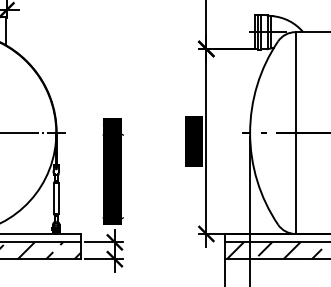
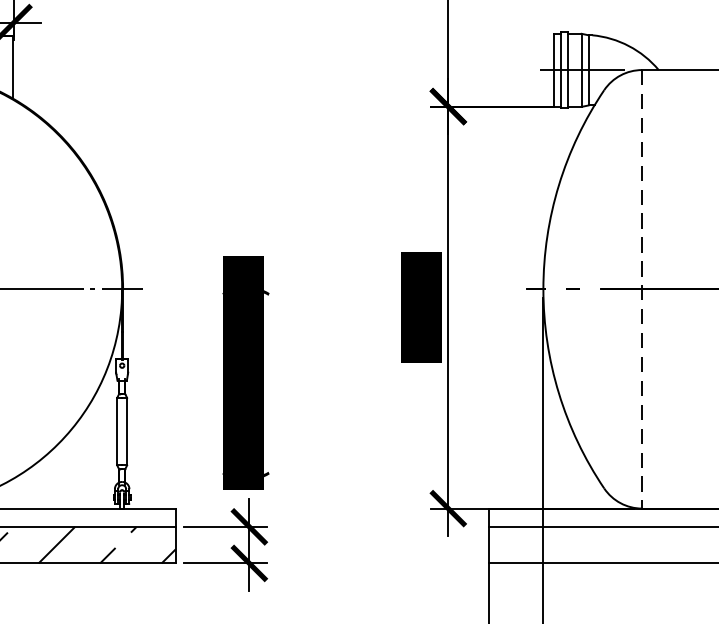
line: (295, 133) -> (642, 290), solid -> dashed
hatch: (274, 250) -> (596, 544), removed

